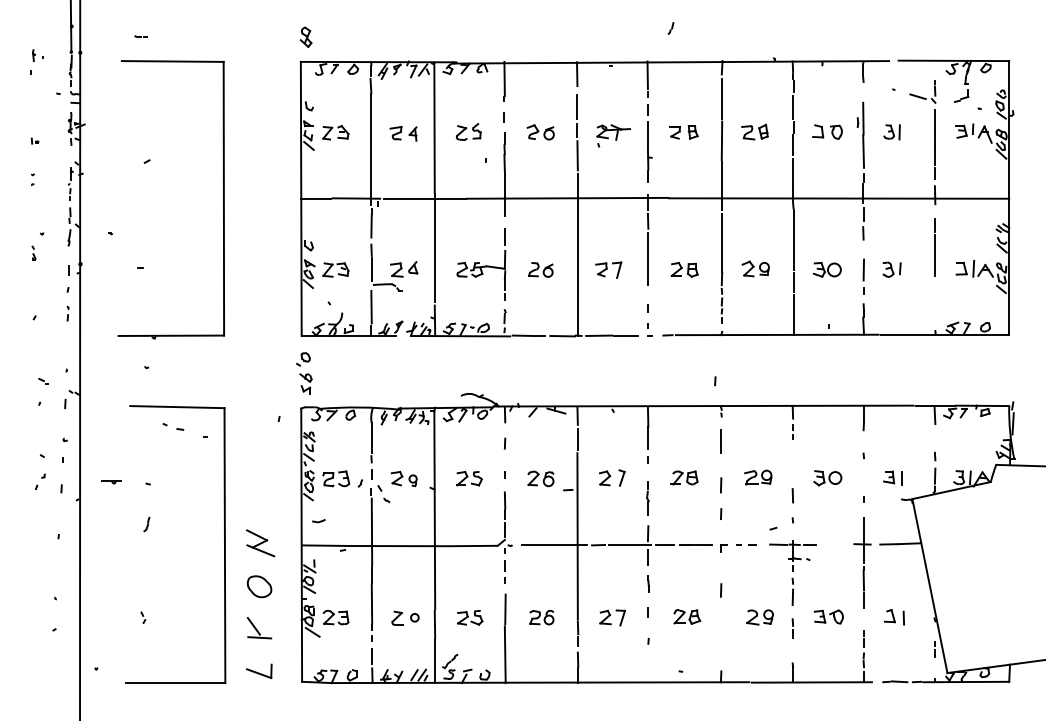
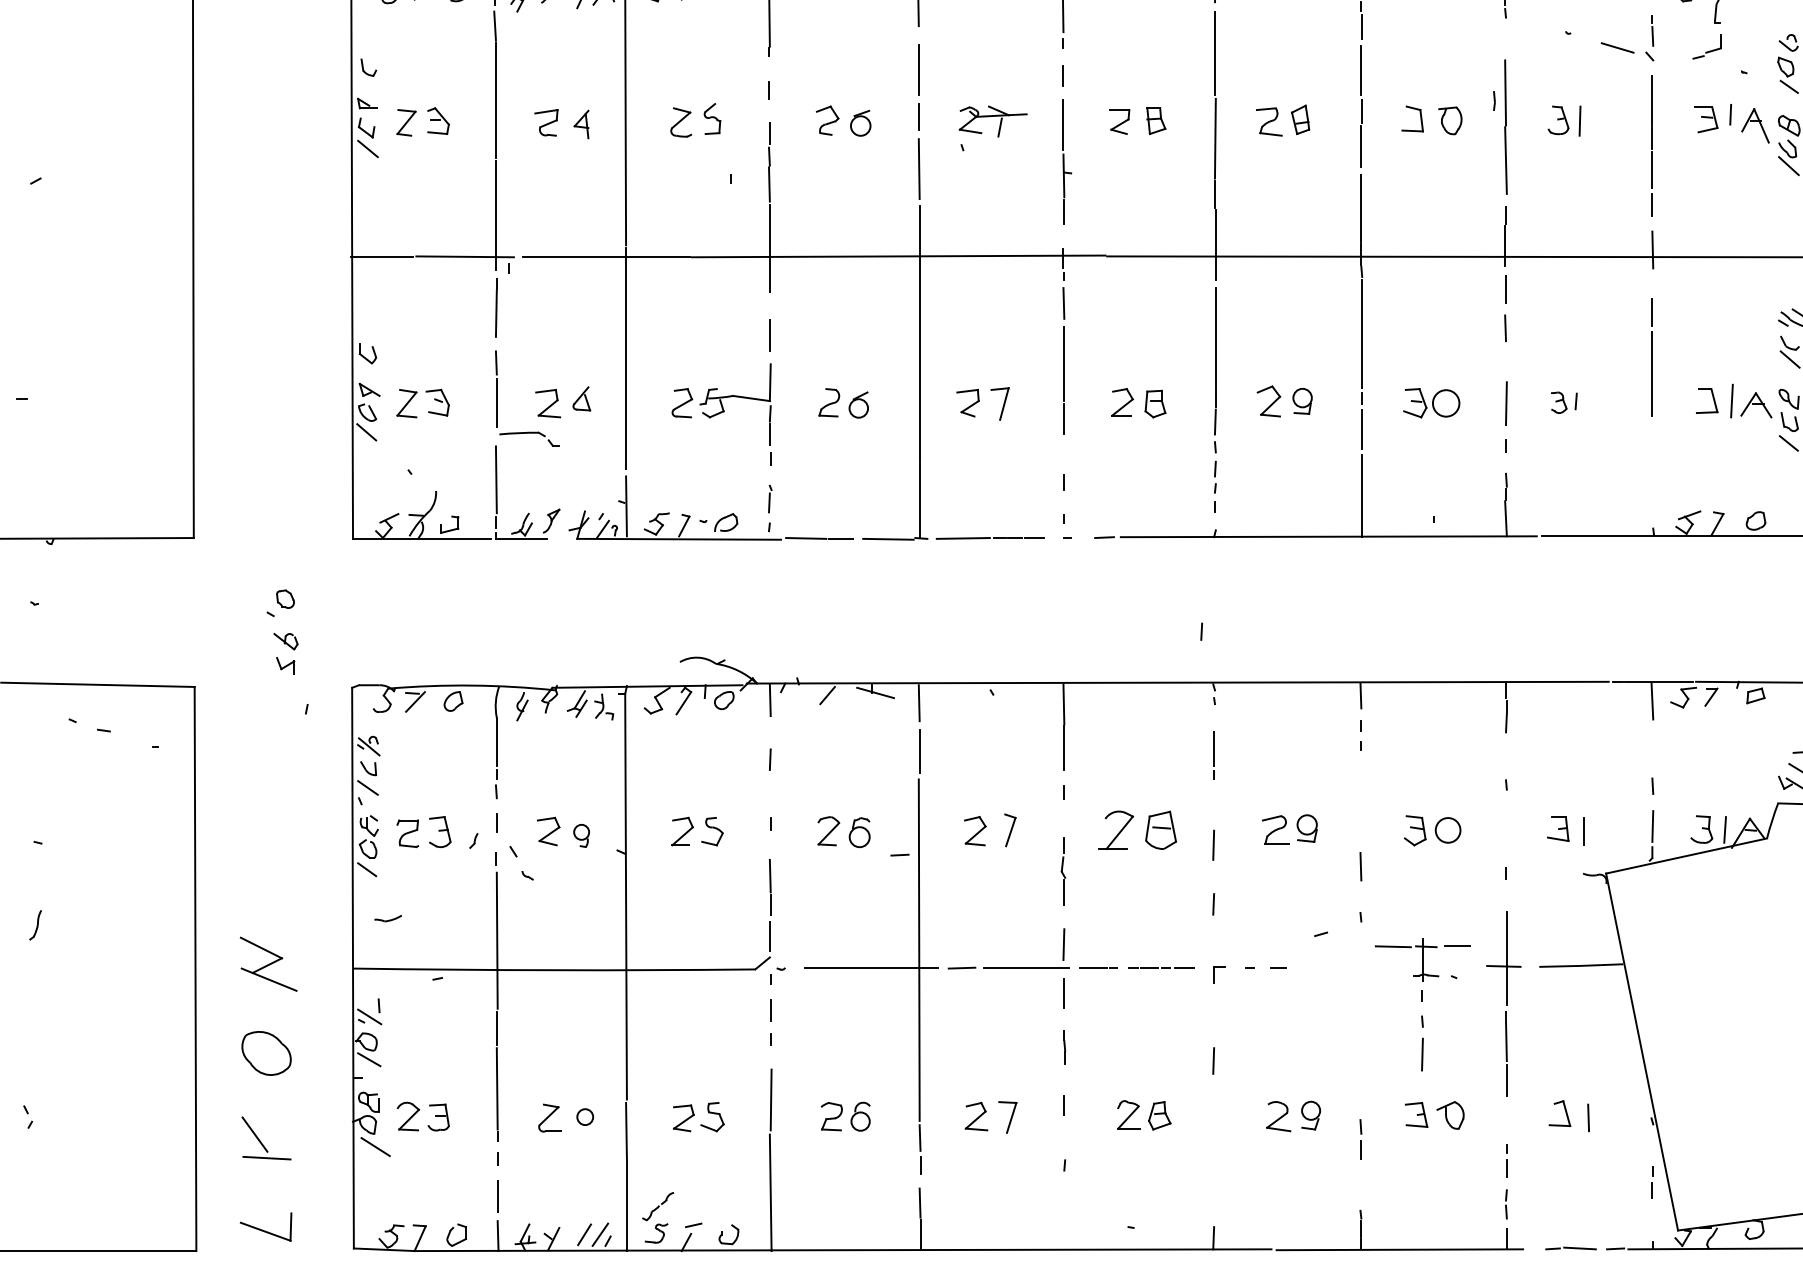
part: (891, 269) -> (1563, 402), size x0.7
part: (304, 373) -> (282, 632), moved
part: (684, 477) -> (1138, 829), size x1.4
part: (792, 572) -> (1421, 1003), moved

